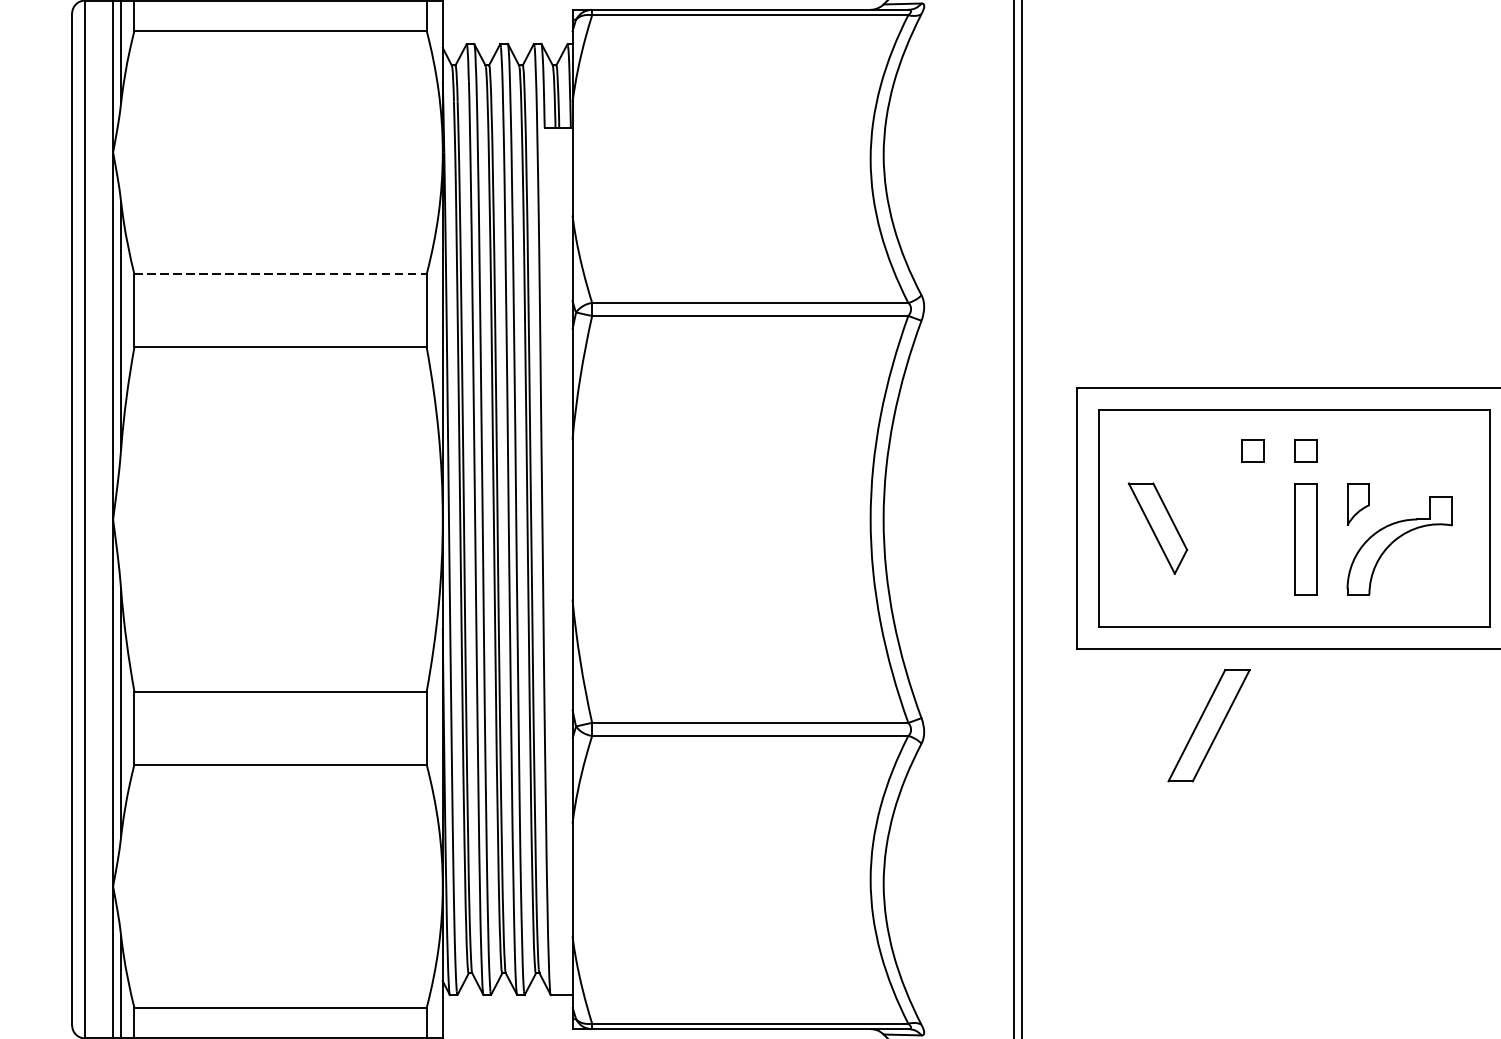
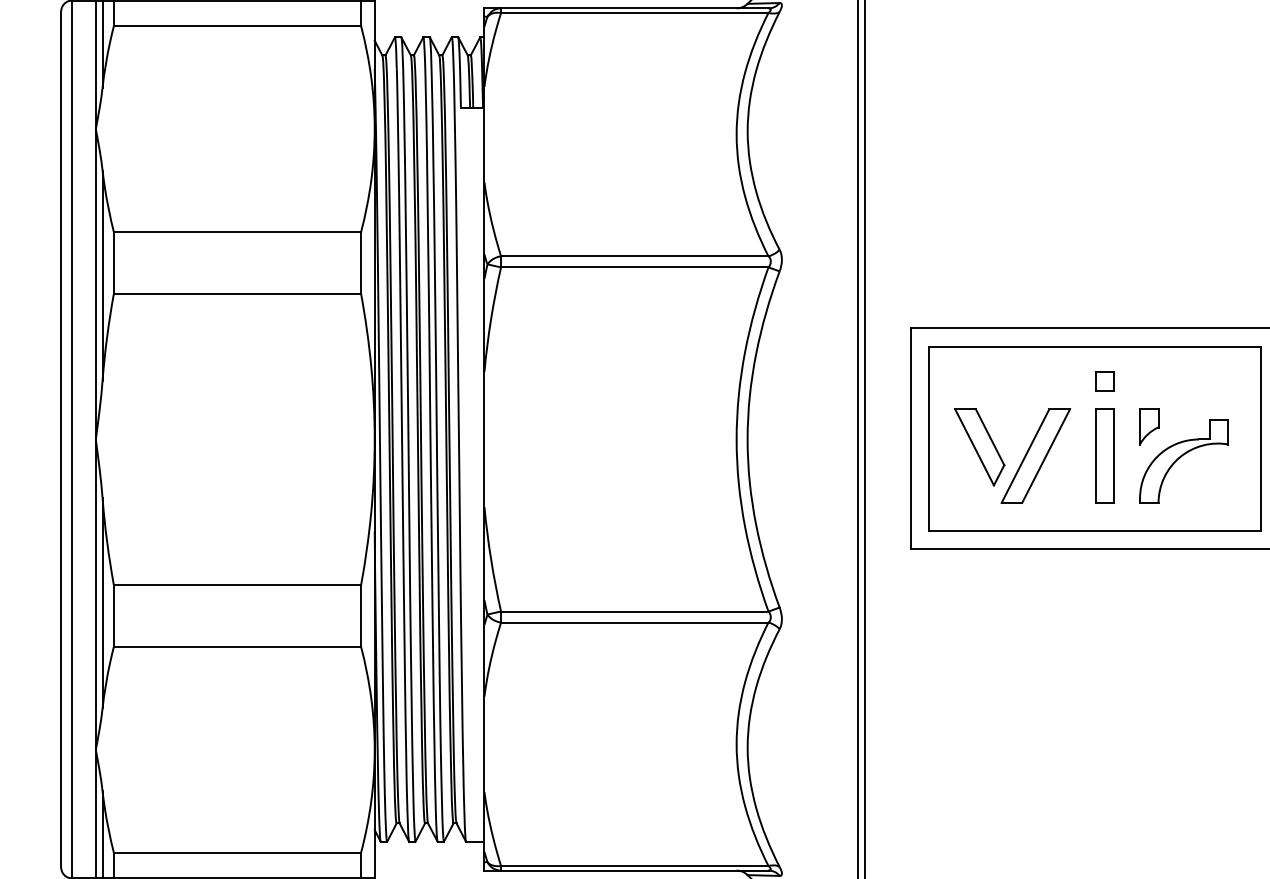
line: (280, 274) -> (237, 232), dashed -> solid
part: (1252, 450) -> (1059, 381), removed
part: (1208, 725) -> (1035, 455), moved

